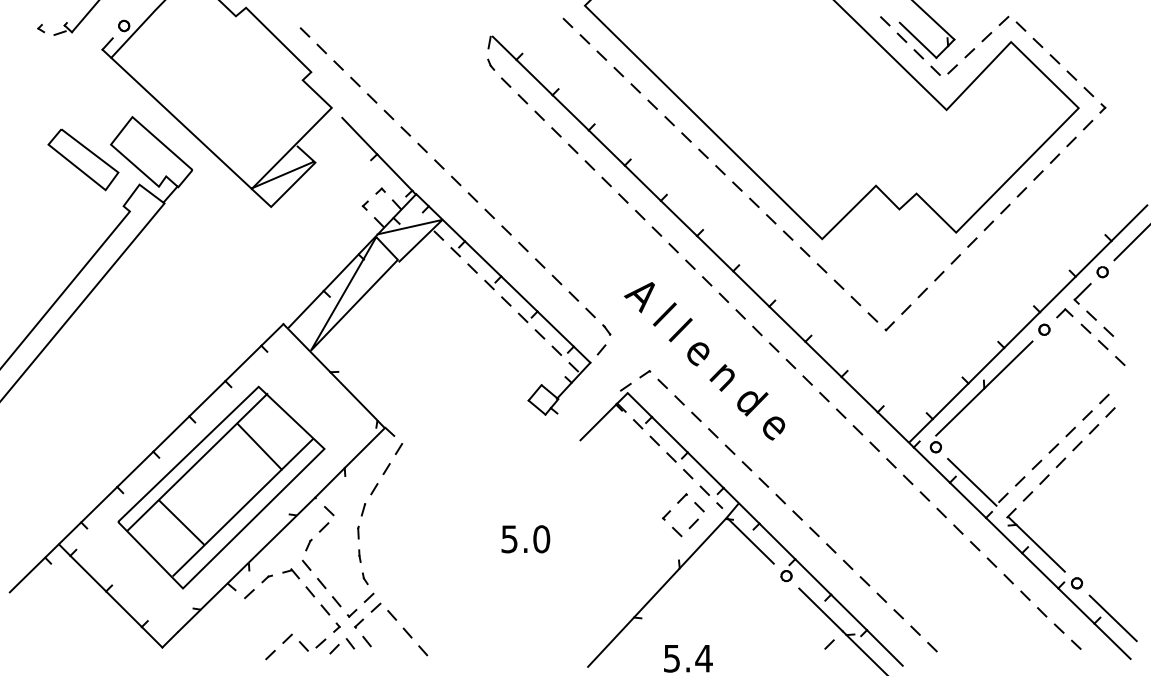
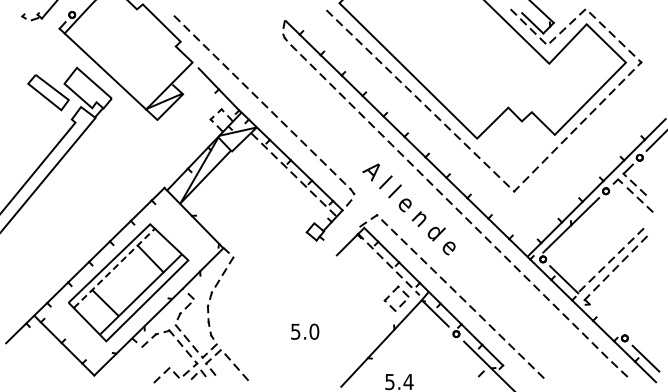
line: (198, 461) -> (115, 267), solid -> dashed
text: (526, 538) -> (305, 331), moved
line: (1040, 547) -> (603, 317), removed
line: (884, 647) -> (513, 375), removed

